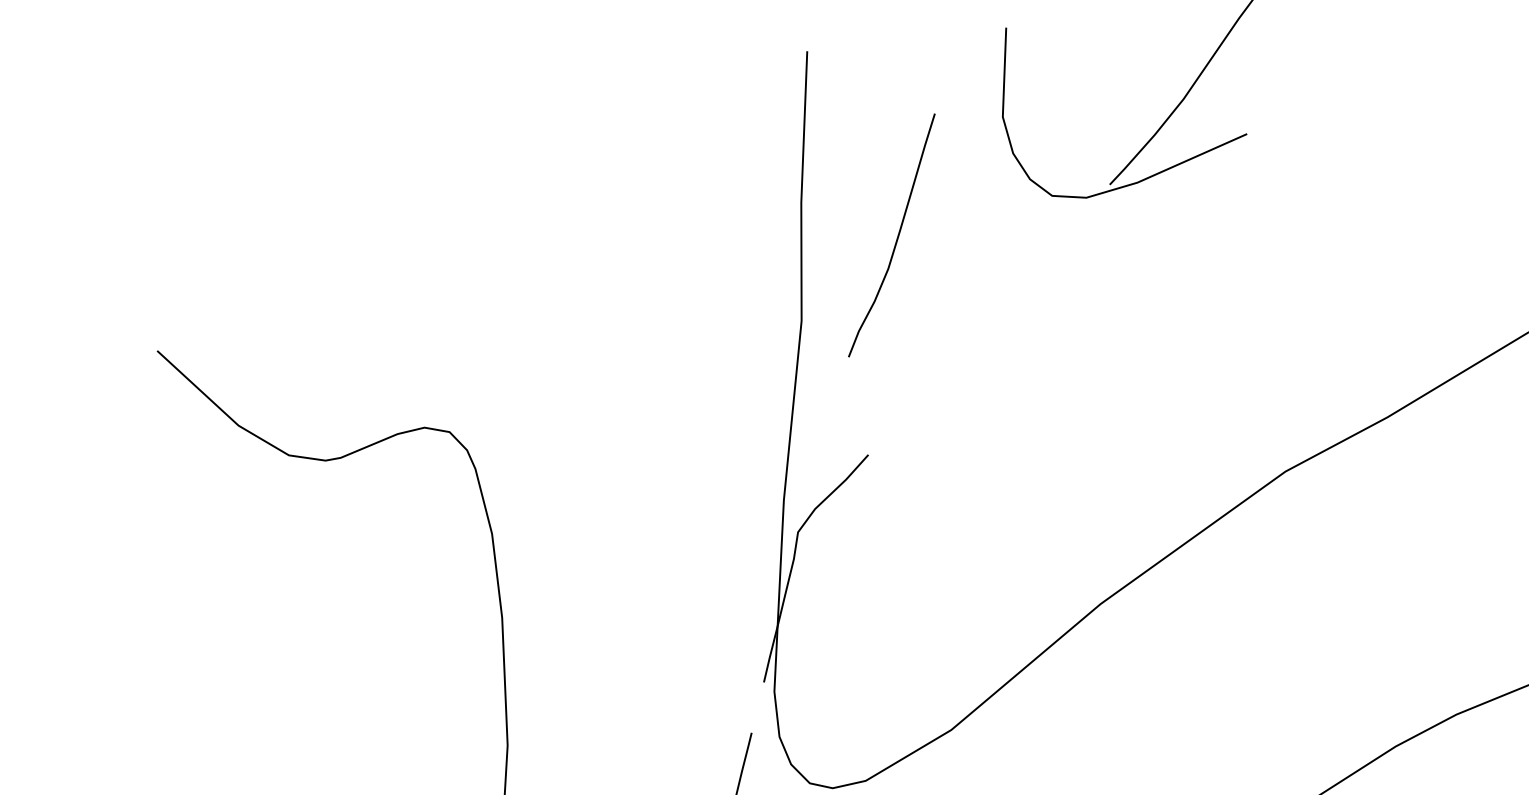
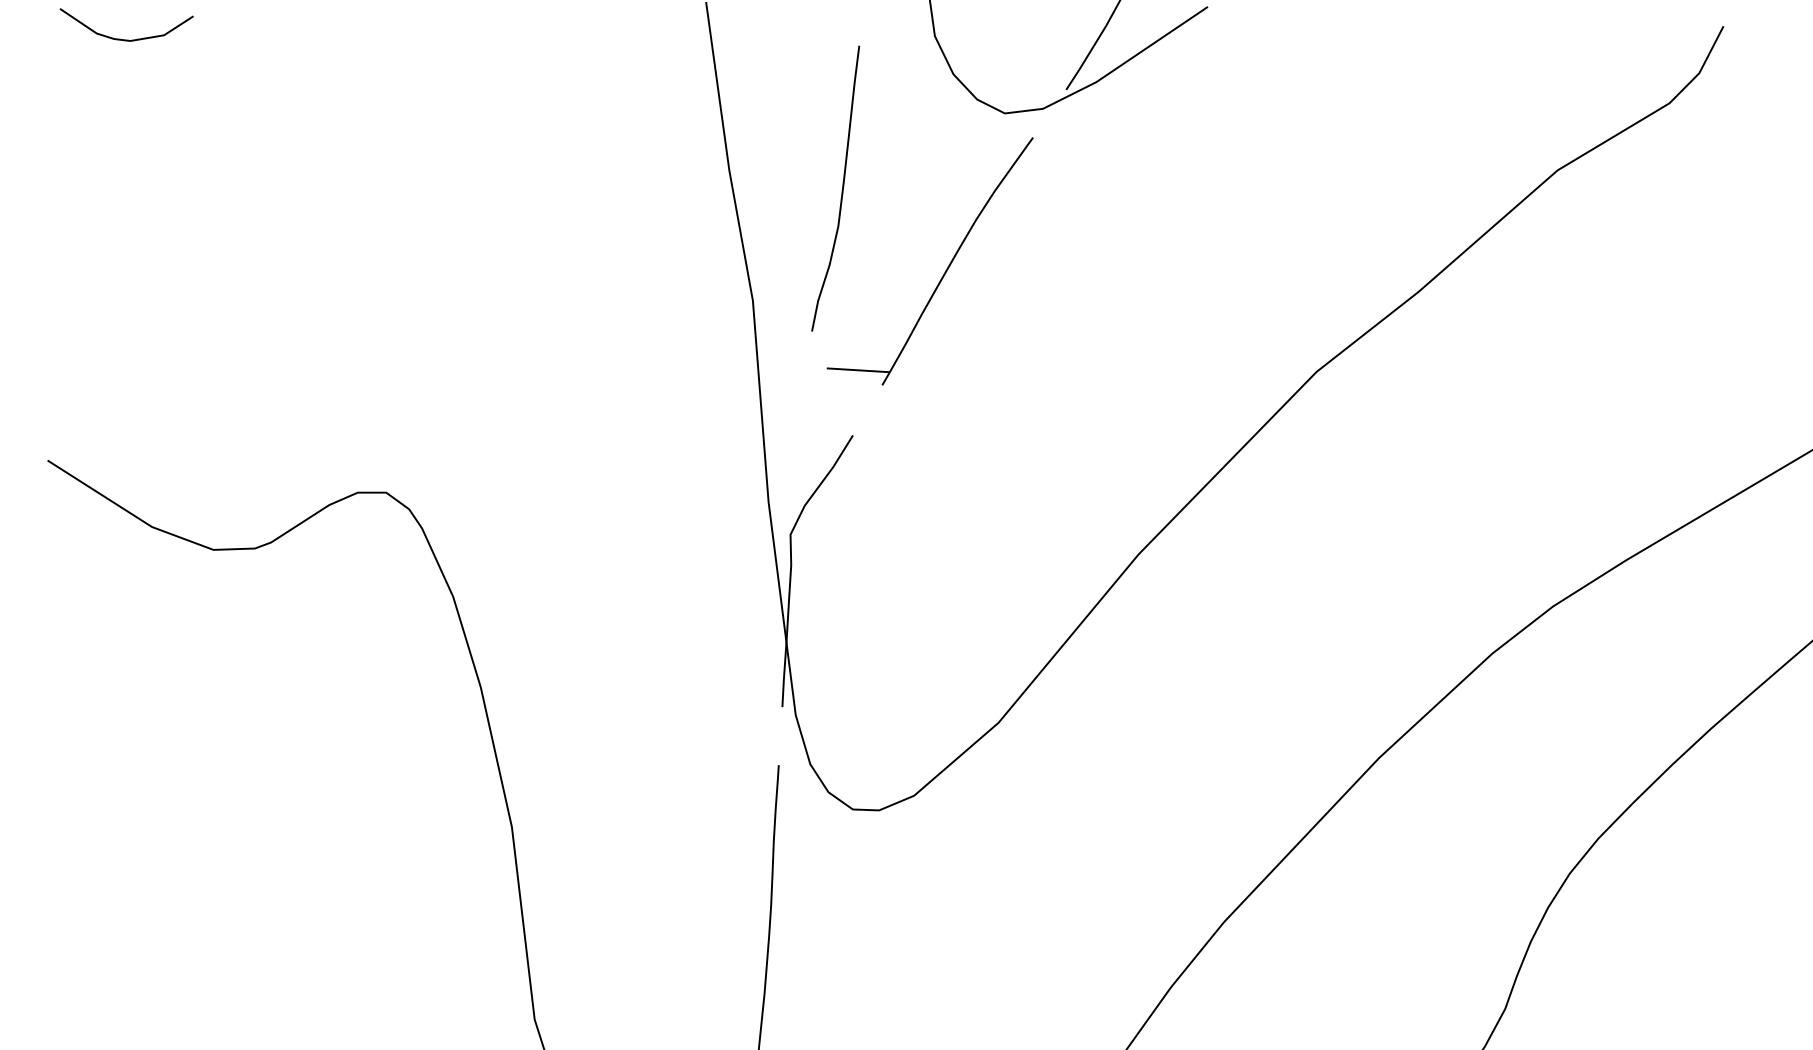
part: (975, 324) -> (945, 270), added

